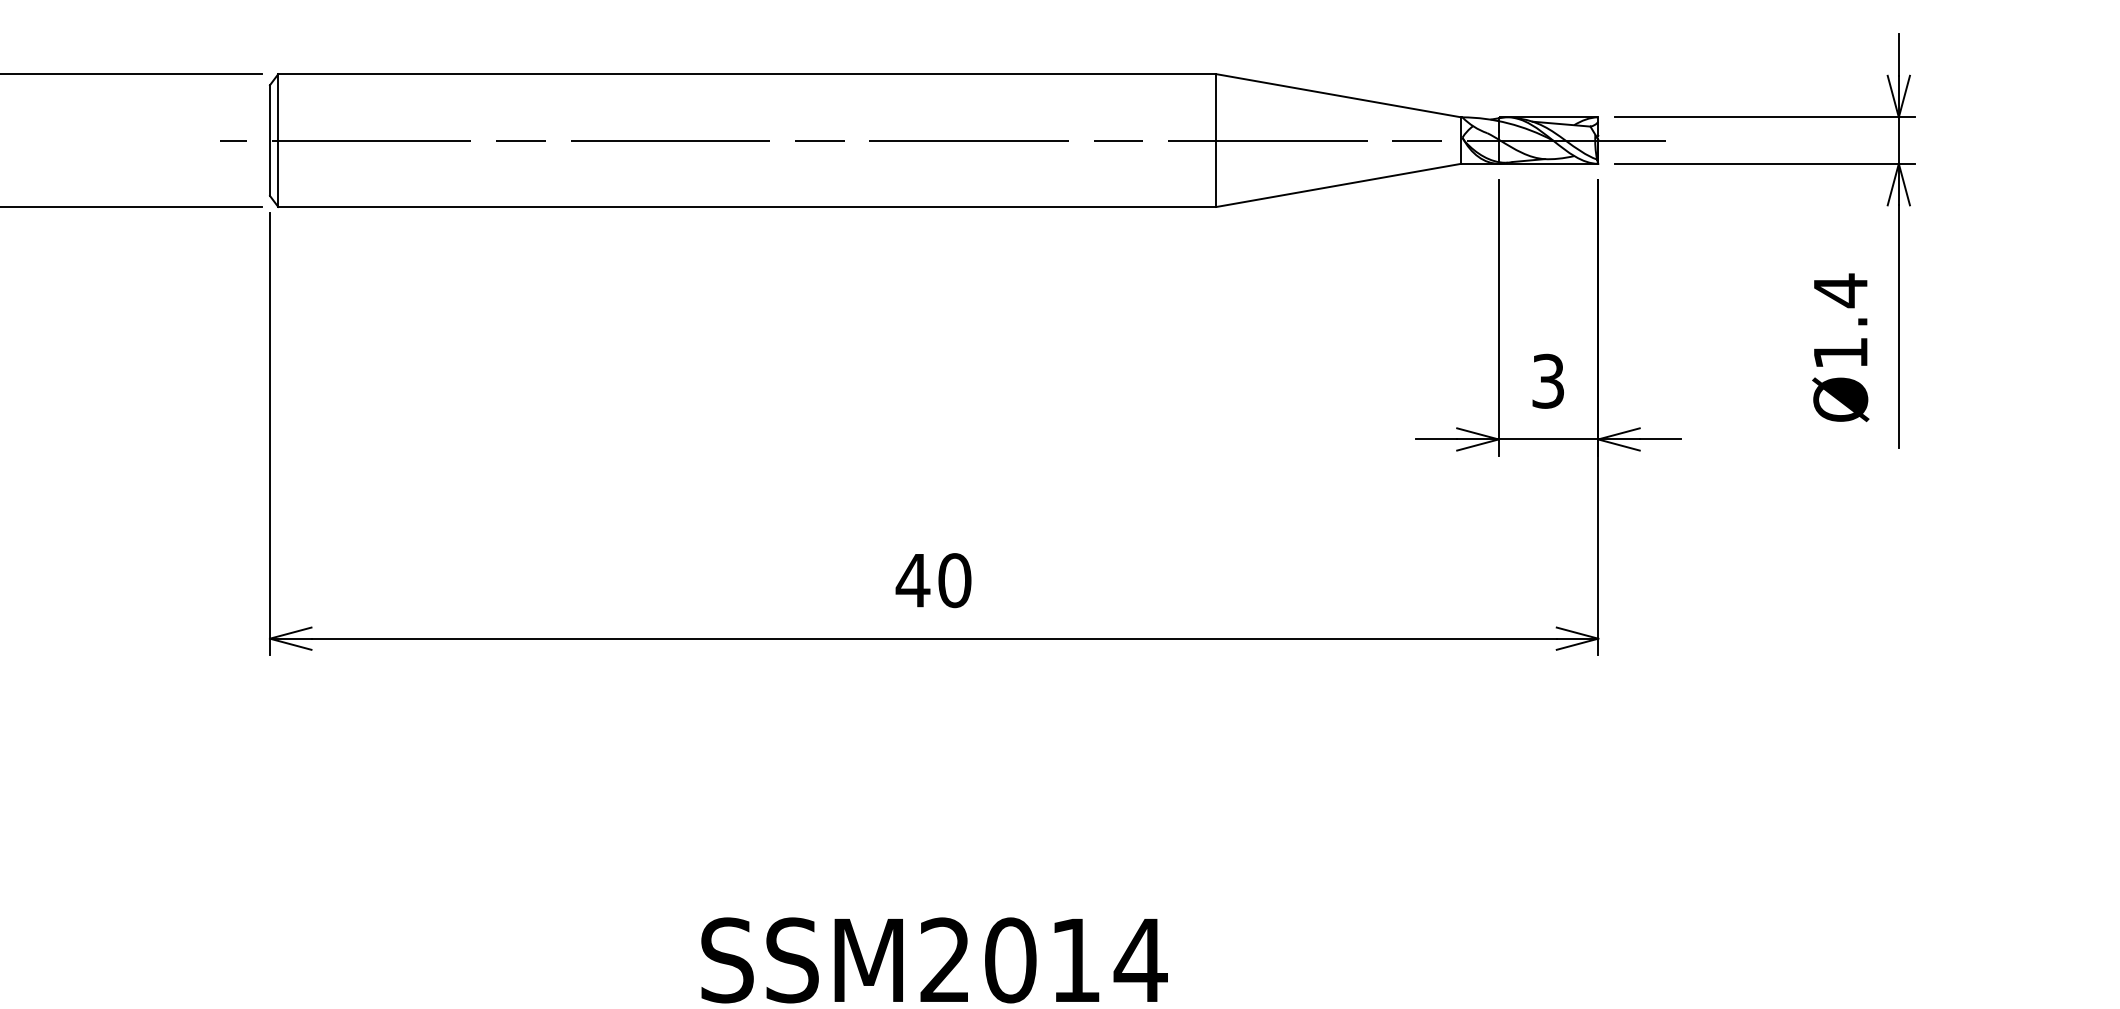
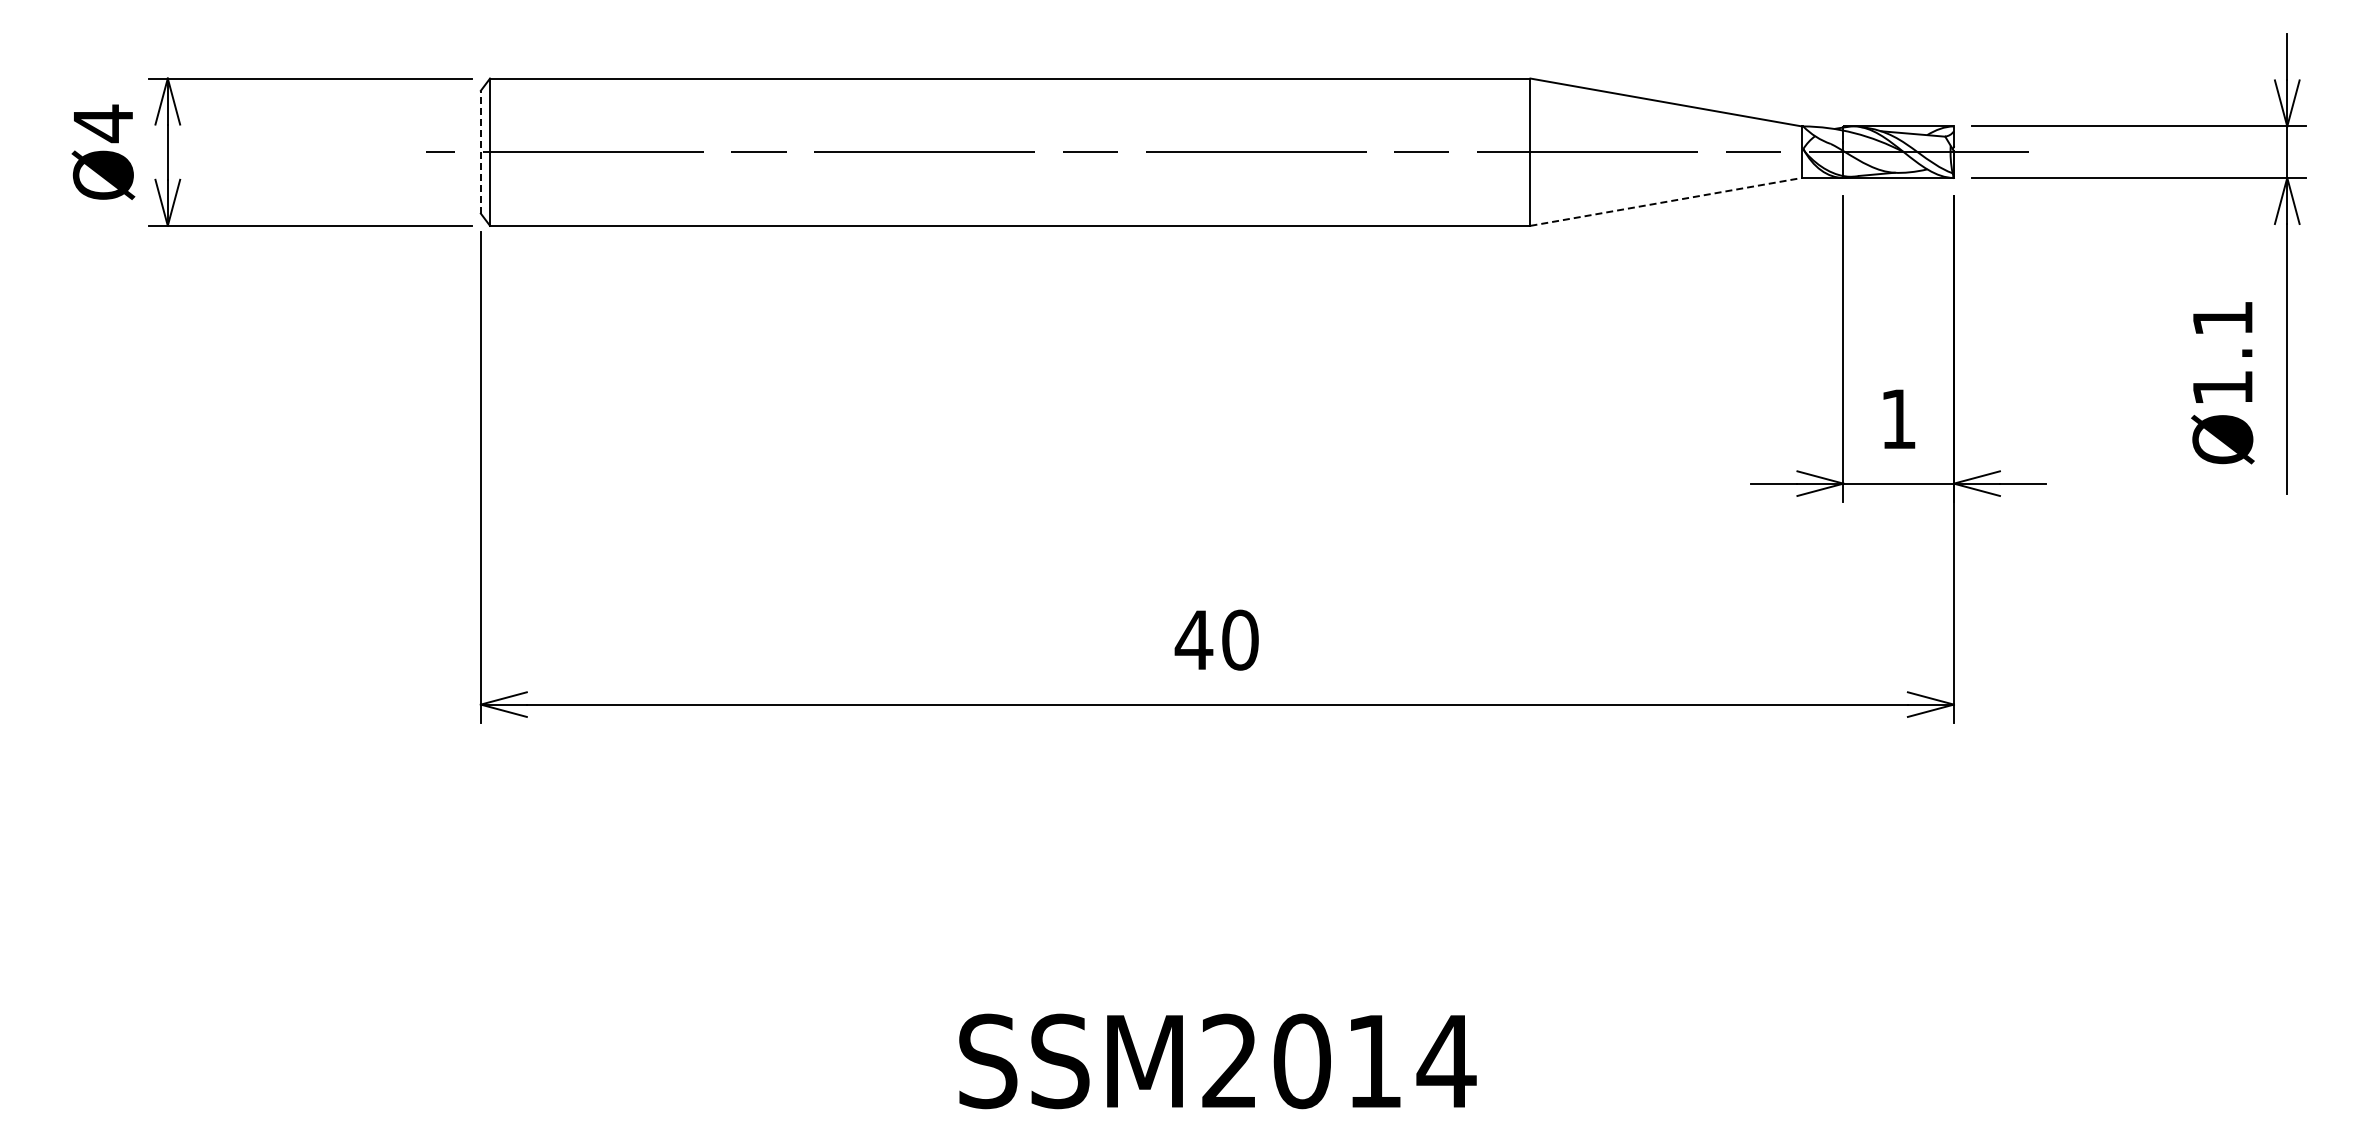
line: (269, 139) -> (480, 151), solid -> dashed
line: (1339, 185) -> (1666, 201), solid -> dashed
text: (1840, 290) -> (2222, 318), Ø1.4 -> Ø1.1
text: (1548, 380) -> (1898, 418), 3 -> 1

